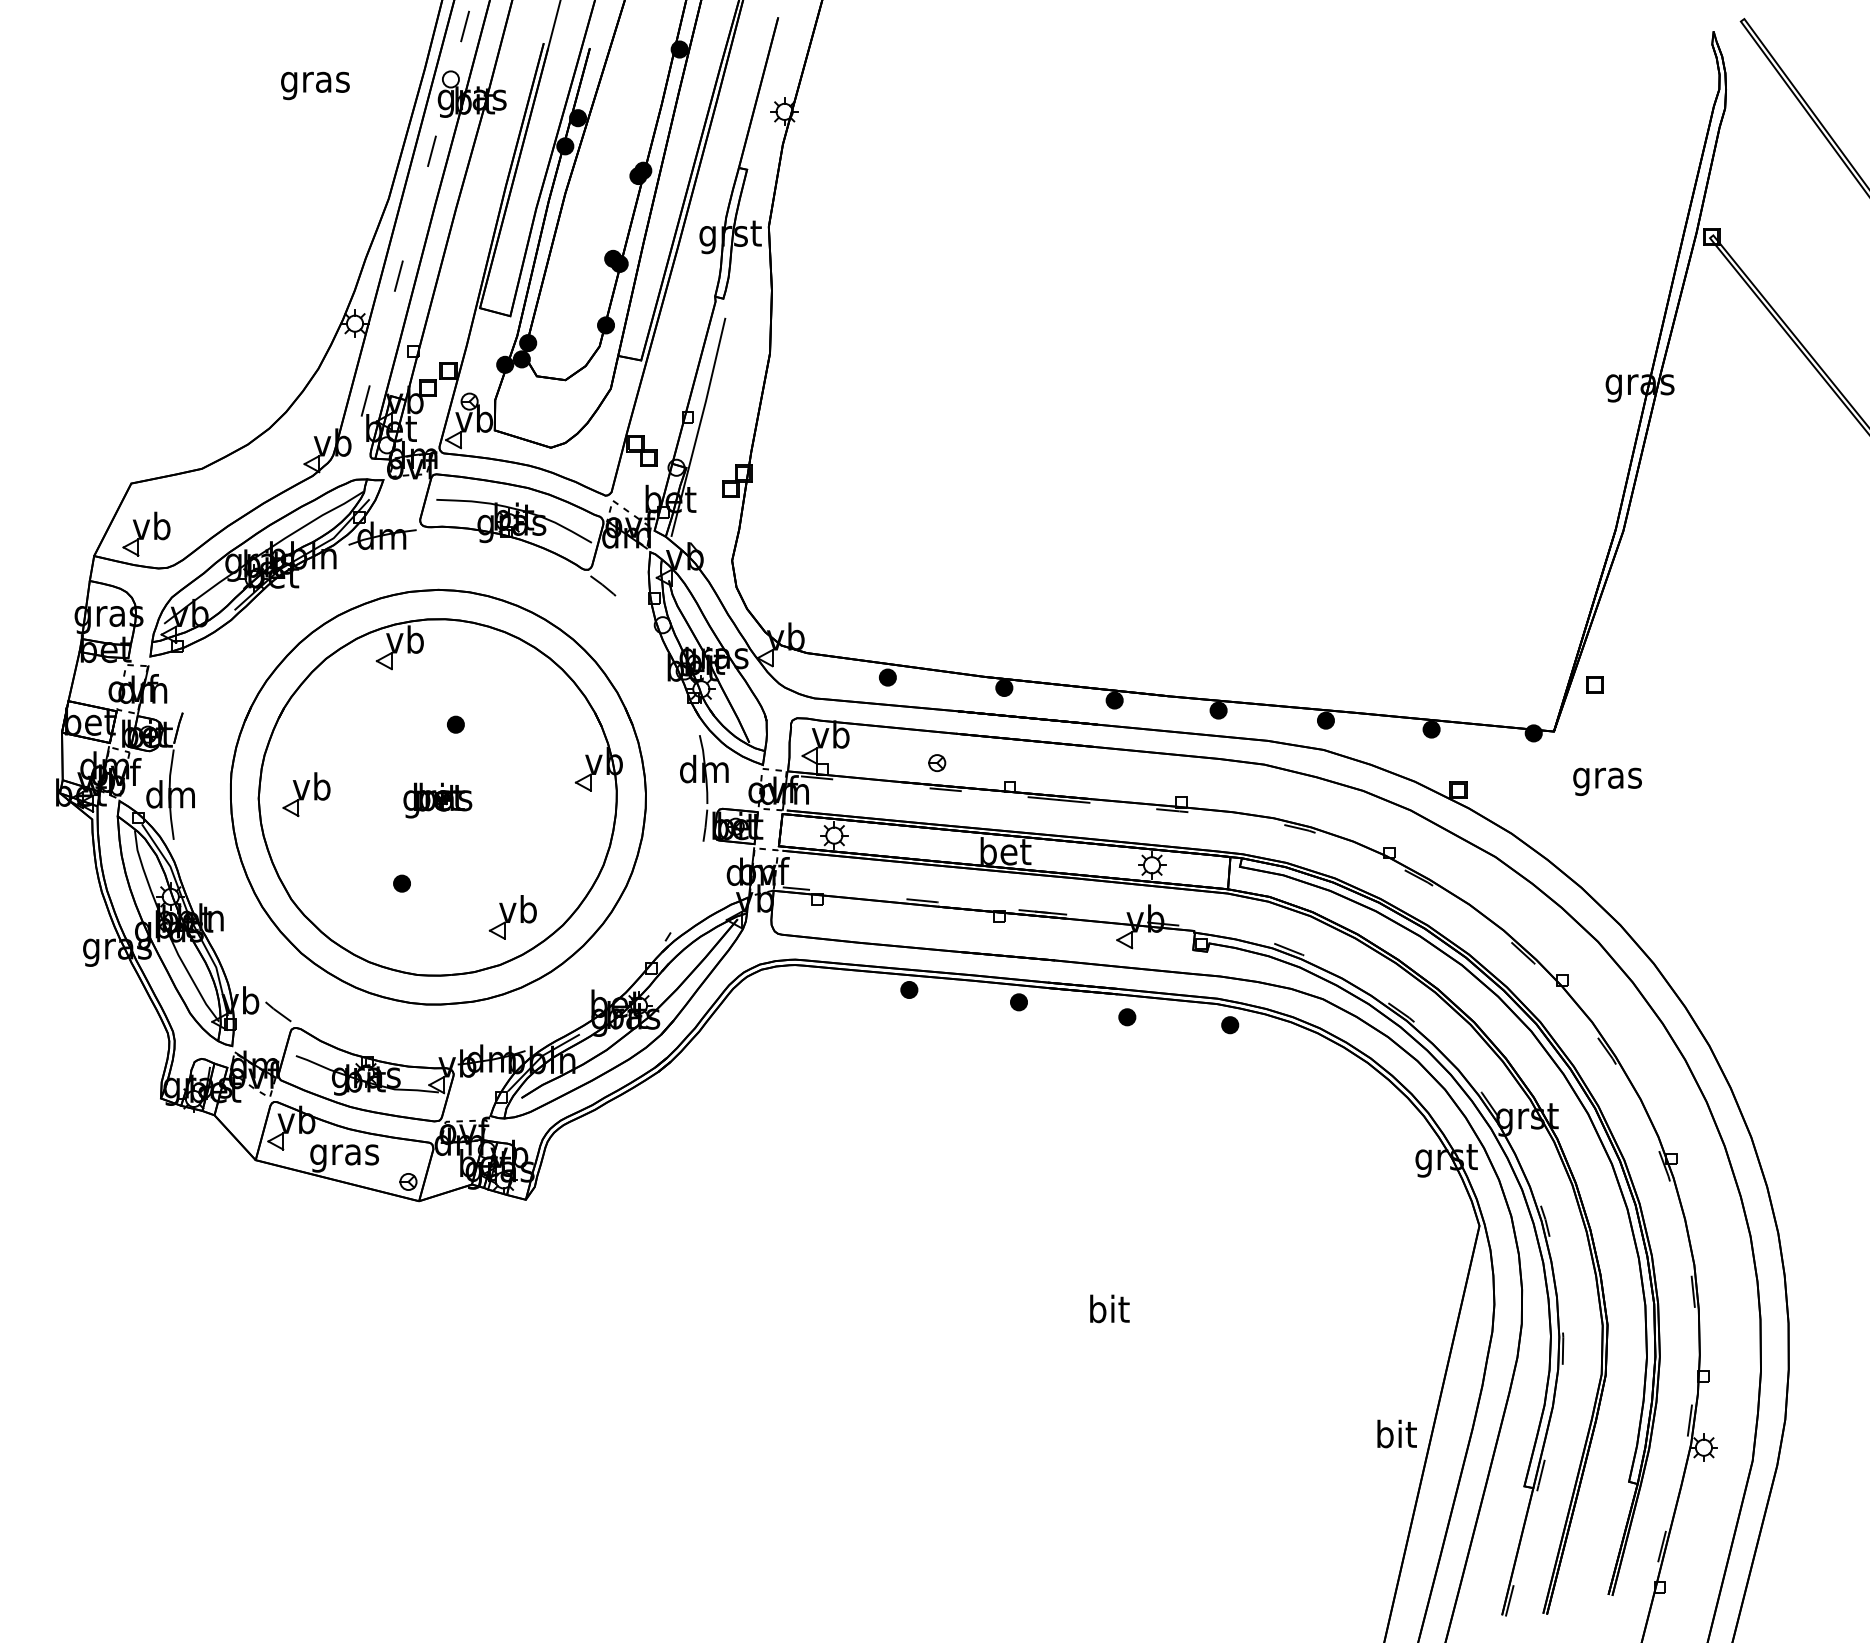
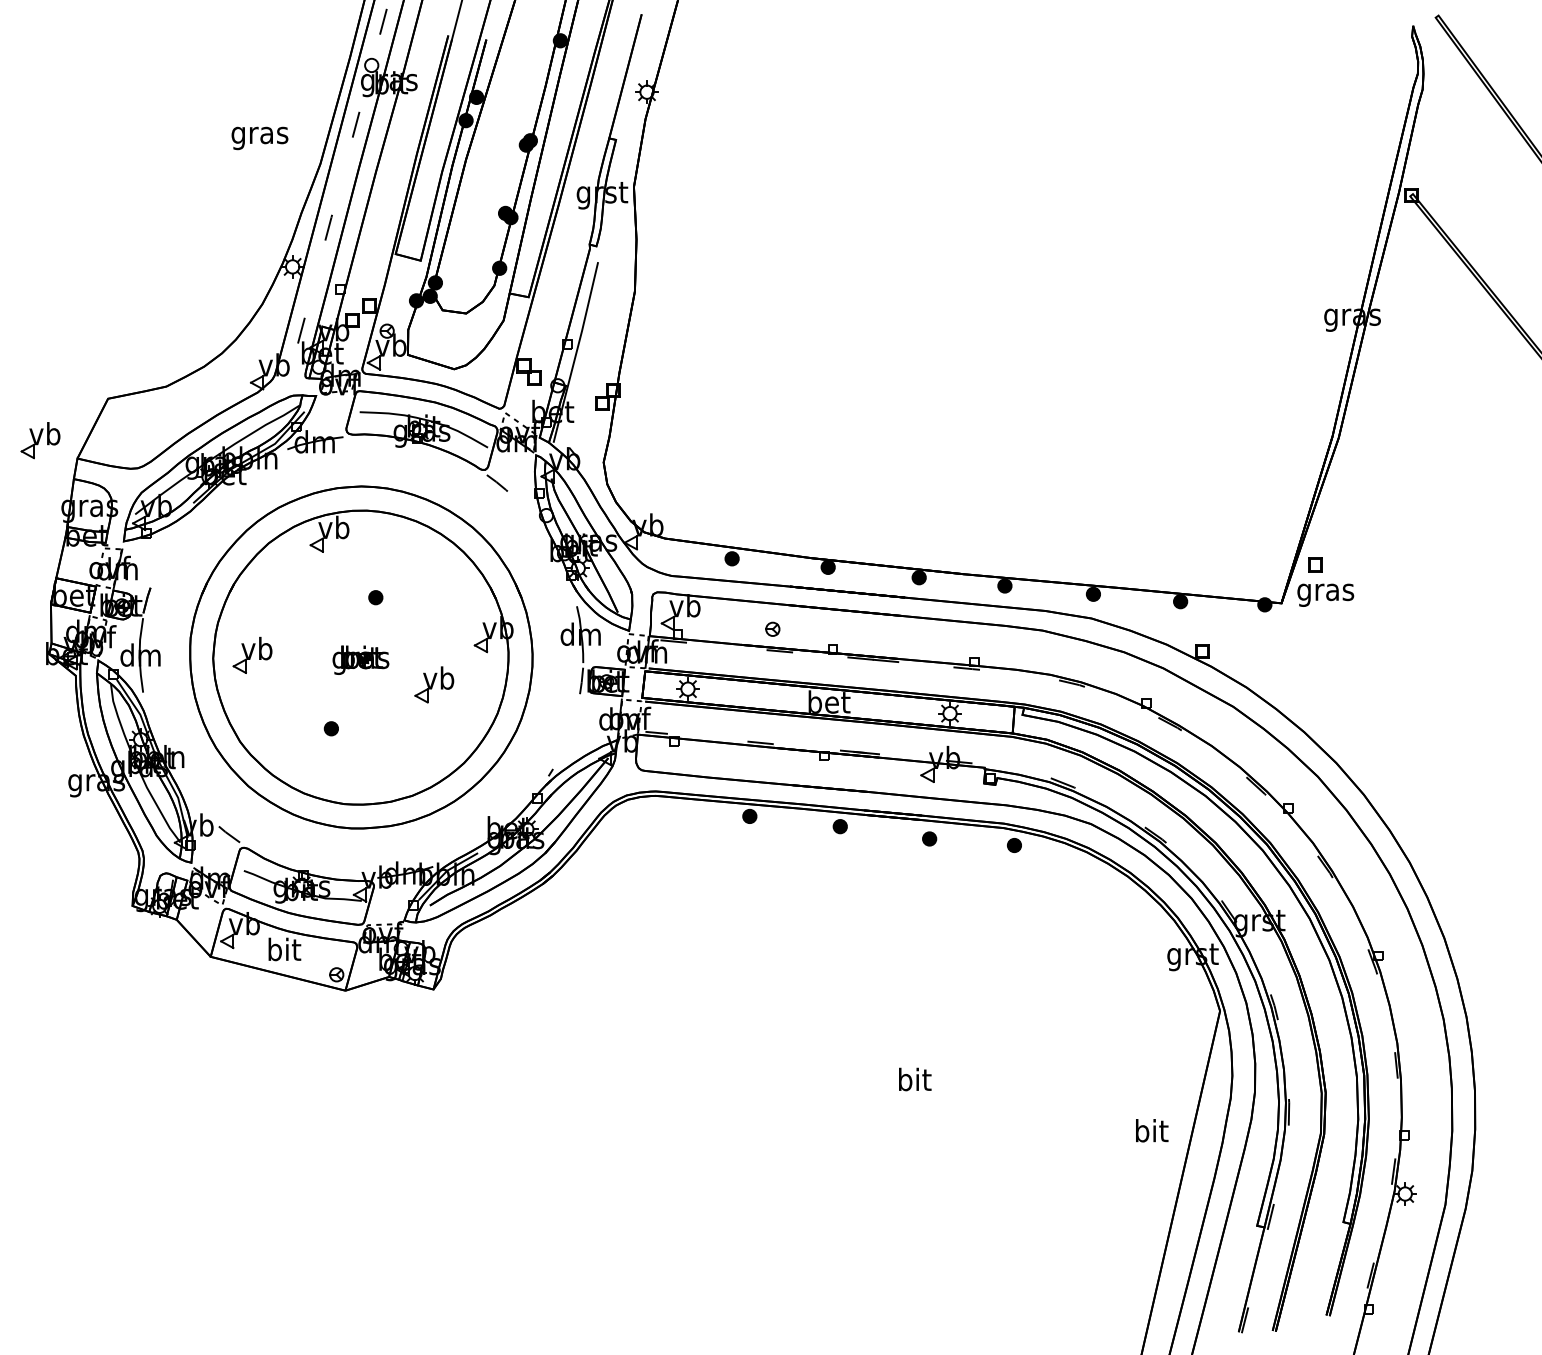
text: (315, 85) -> (260, 138), moved
part: (146, 533) -> (40, 439), moved
text: (1607, 781) -> (1325, 595), moved
part: (512, 917) -> (434, 684), moved
text: (344, 1154) -> (283, 952), gras -> bit
text: (1396, 1433) -> (1151, 1130), moved

